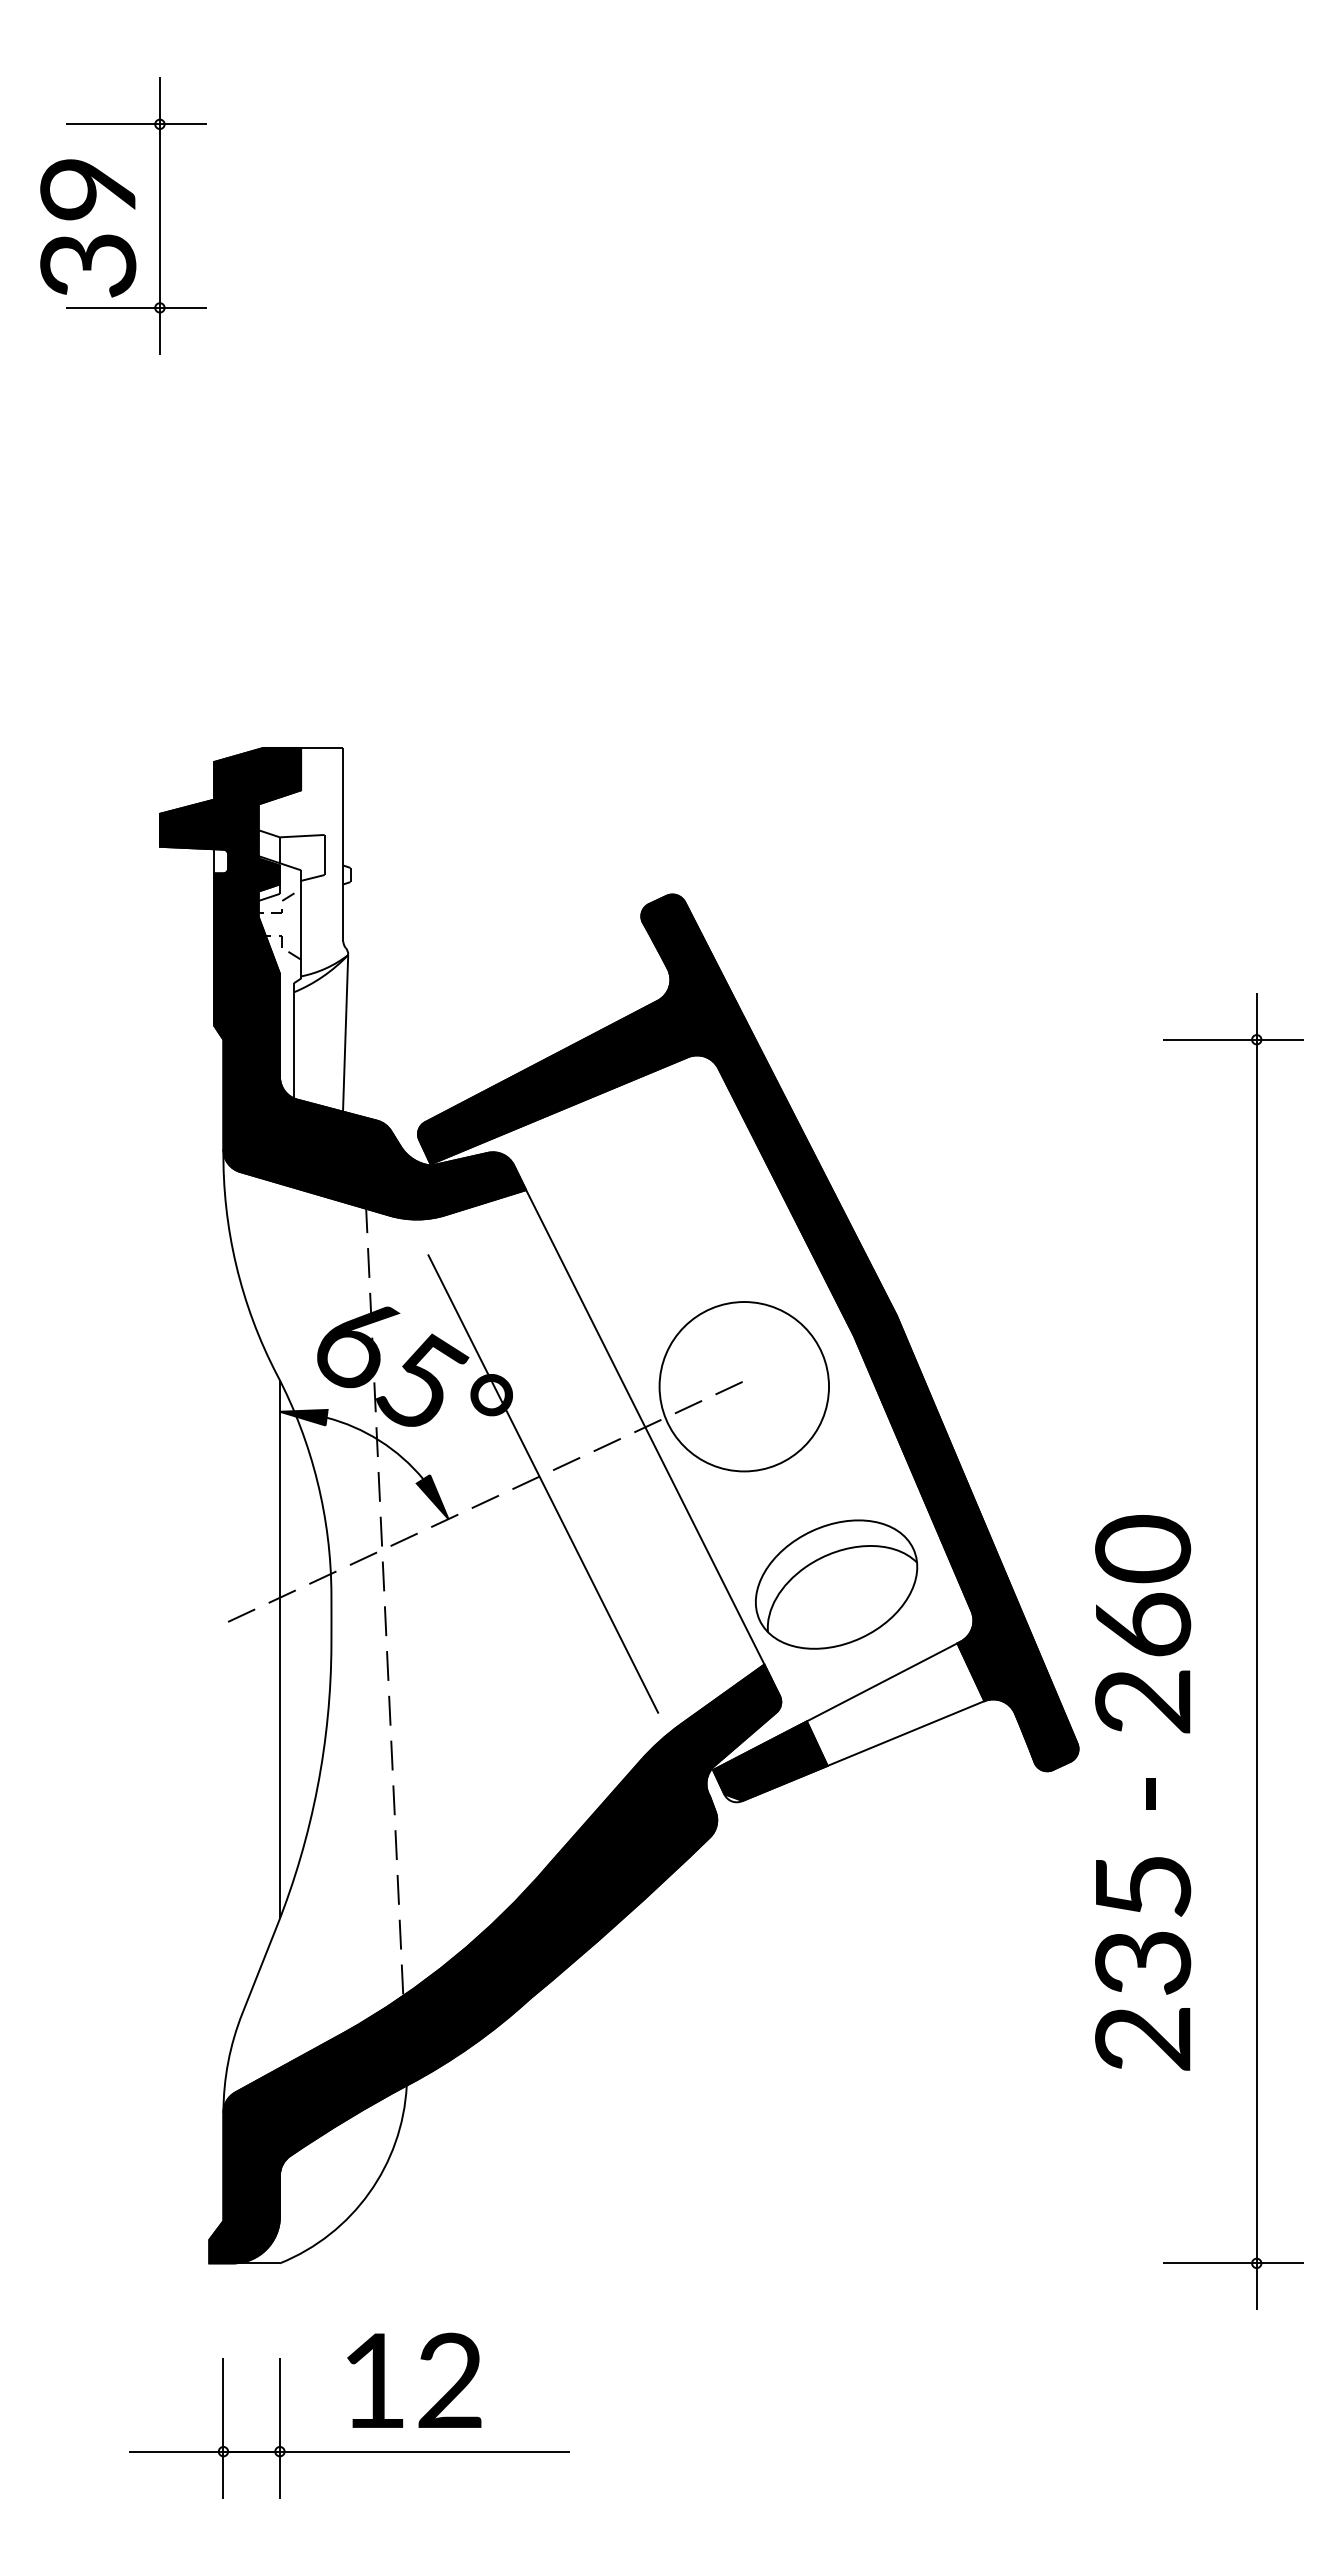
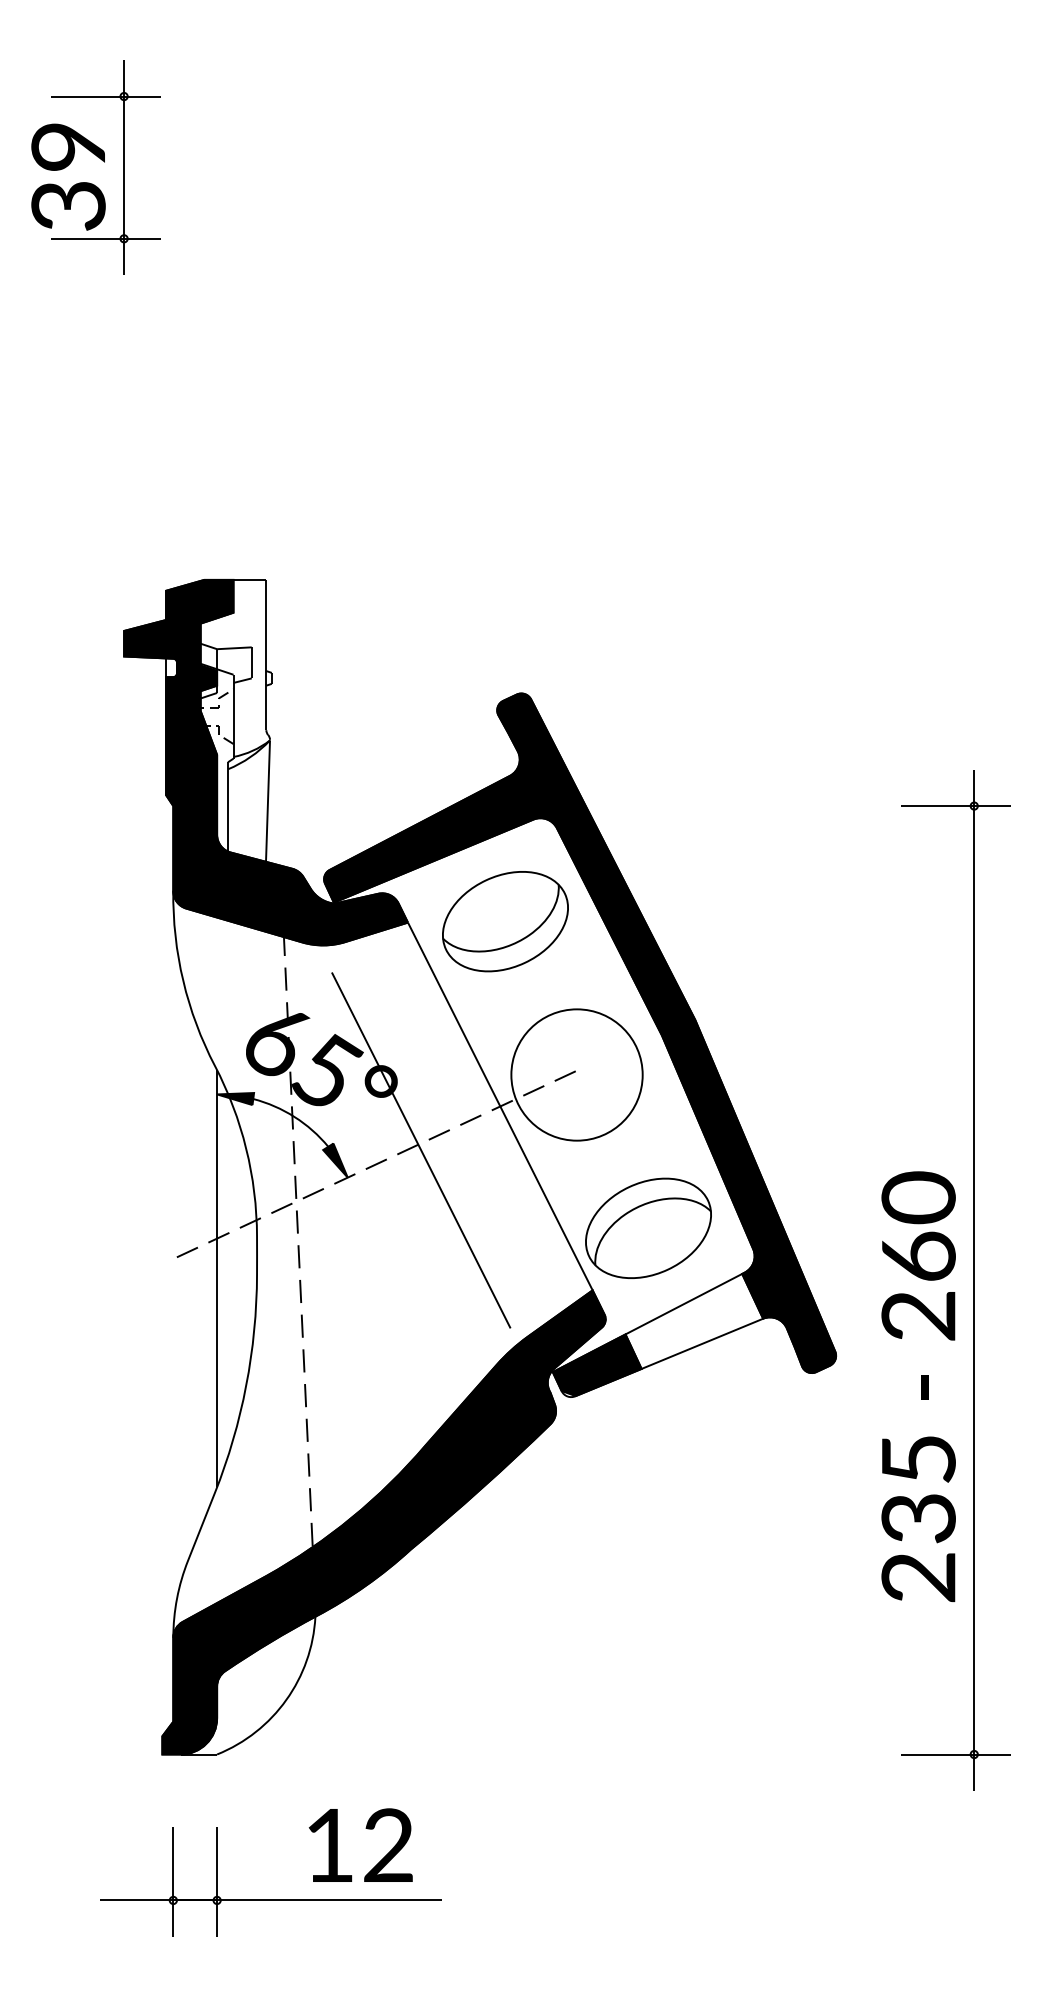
part: (651, 1188) -> (505, 921), added
text: (1143, 1792) -> (919, 1386), moved
text: (414, 2379) -> (360, 1844), moved

